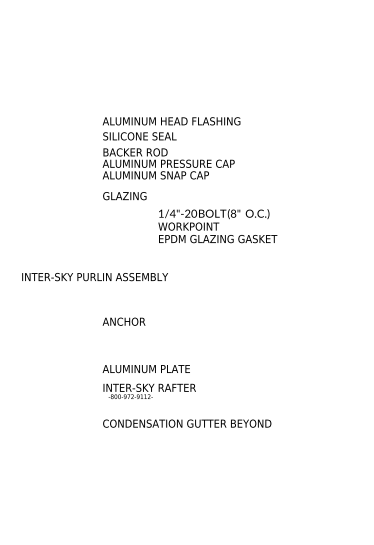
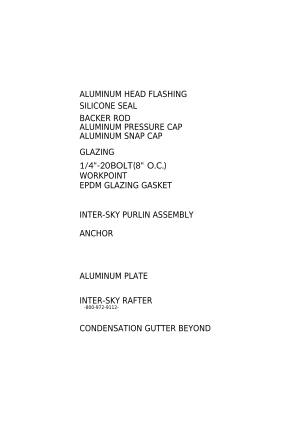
text: (217, 226) -> (125, 175), moved
text: (94, 277) -> (136, 214), moved
text: (123, 322) -> (95, 233), moved
text: (146, 368) -> (113, 275), moved

